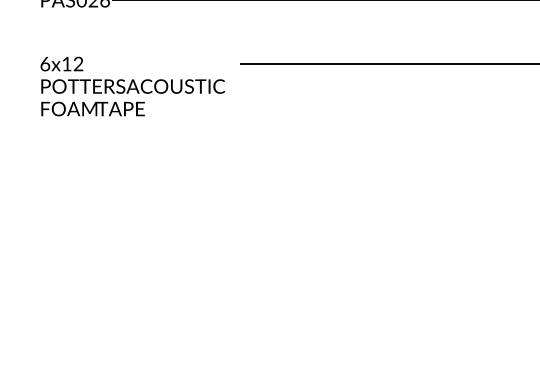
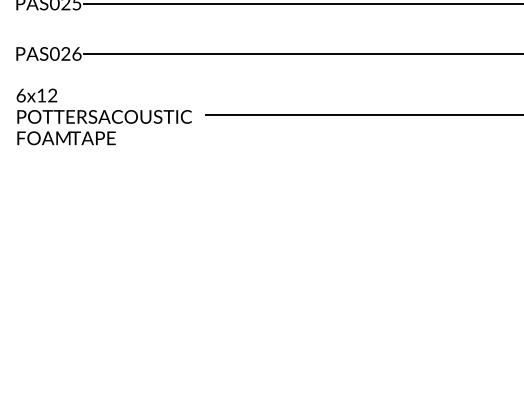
text: (131, 86) -> (103, 116), moved

